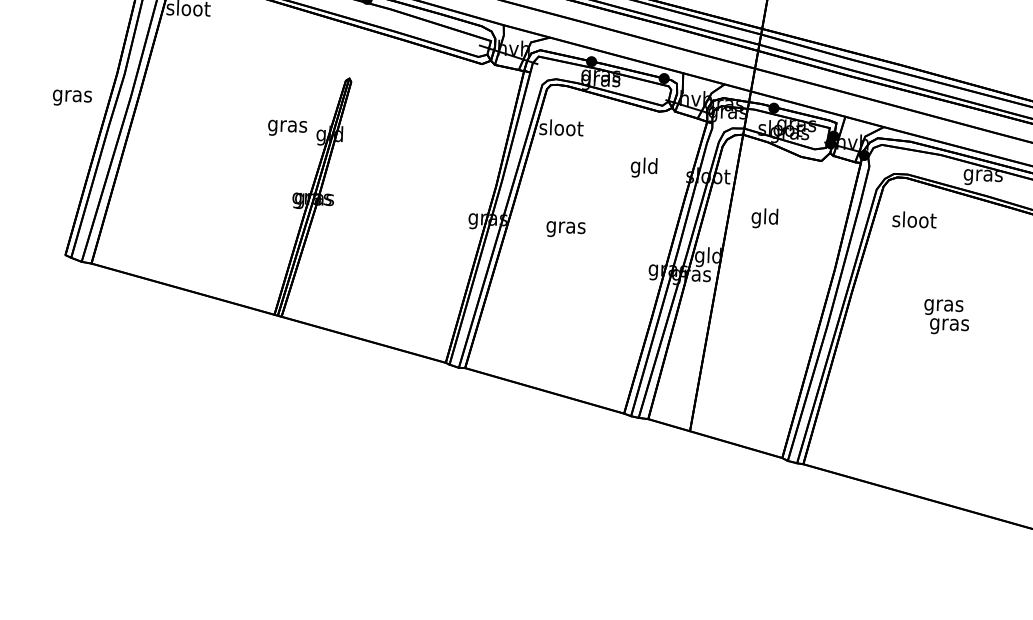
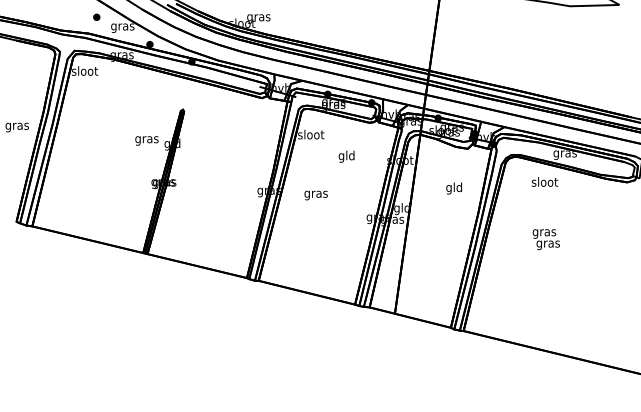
text: (643, 167) -> (346, 156), moved
text: (763, 218) -> (453, 188), moved
text: (913, 218) -> (544, 181), moved

